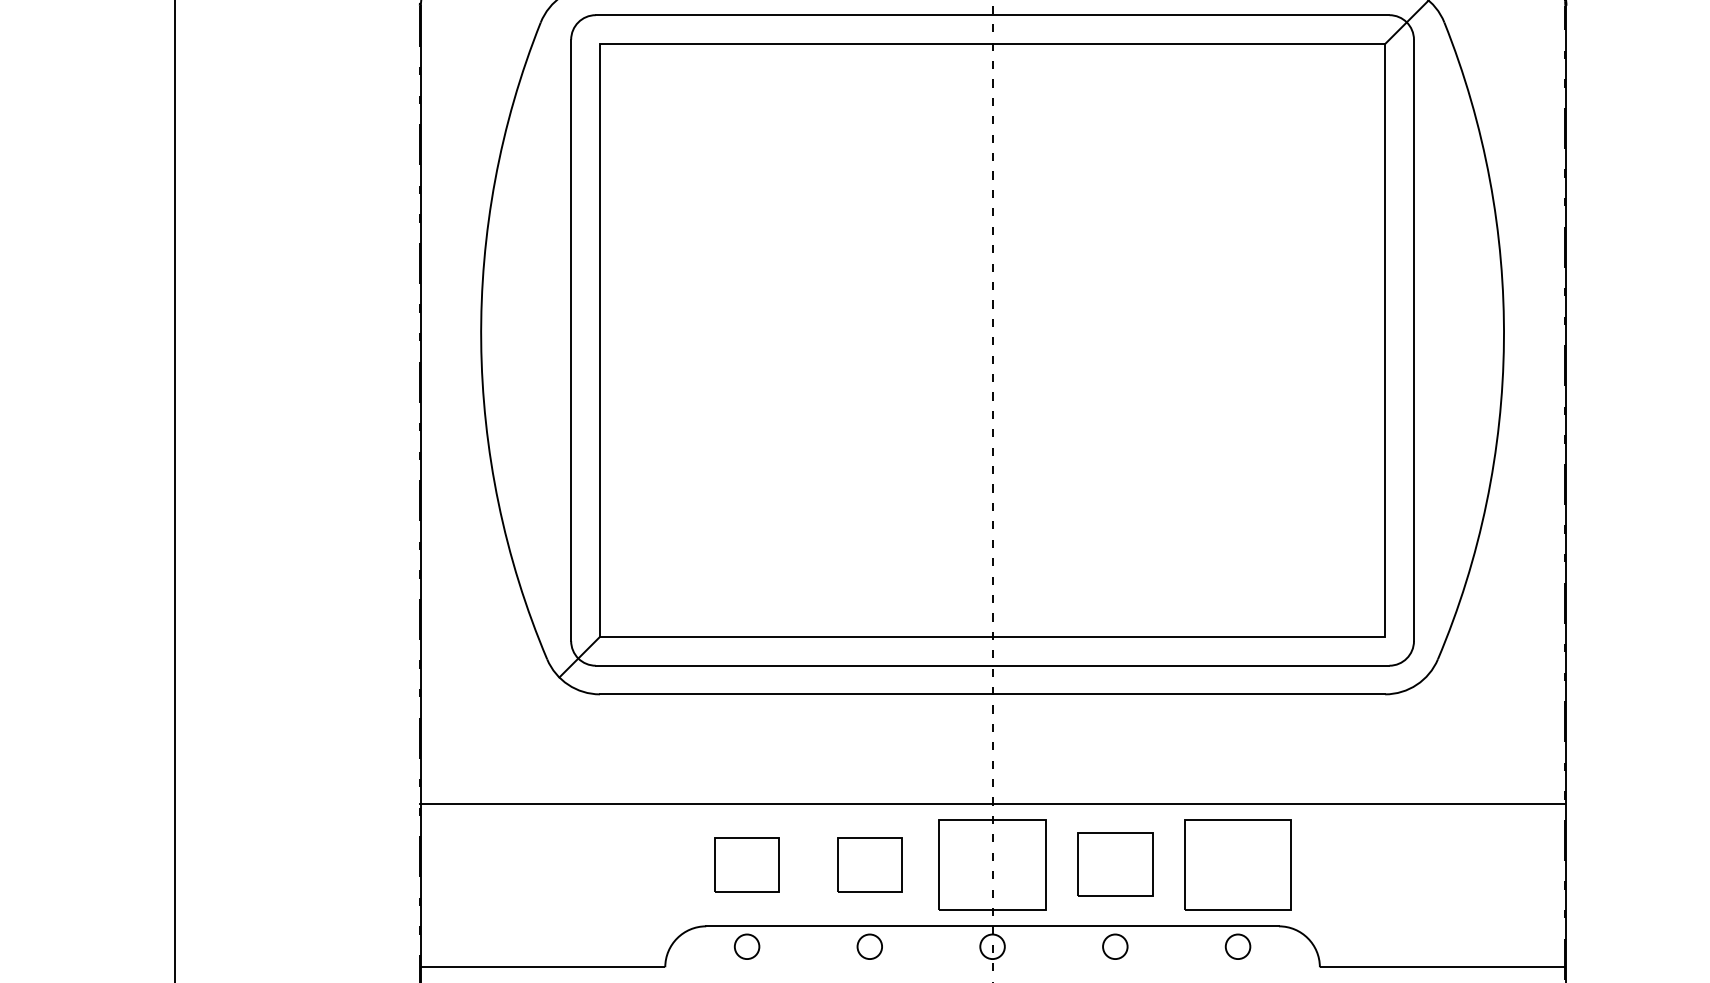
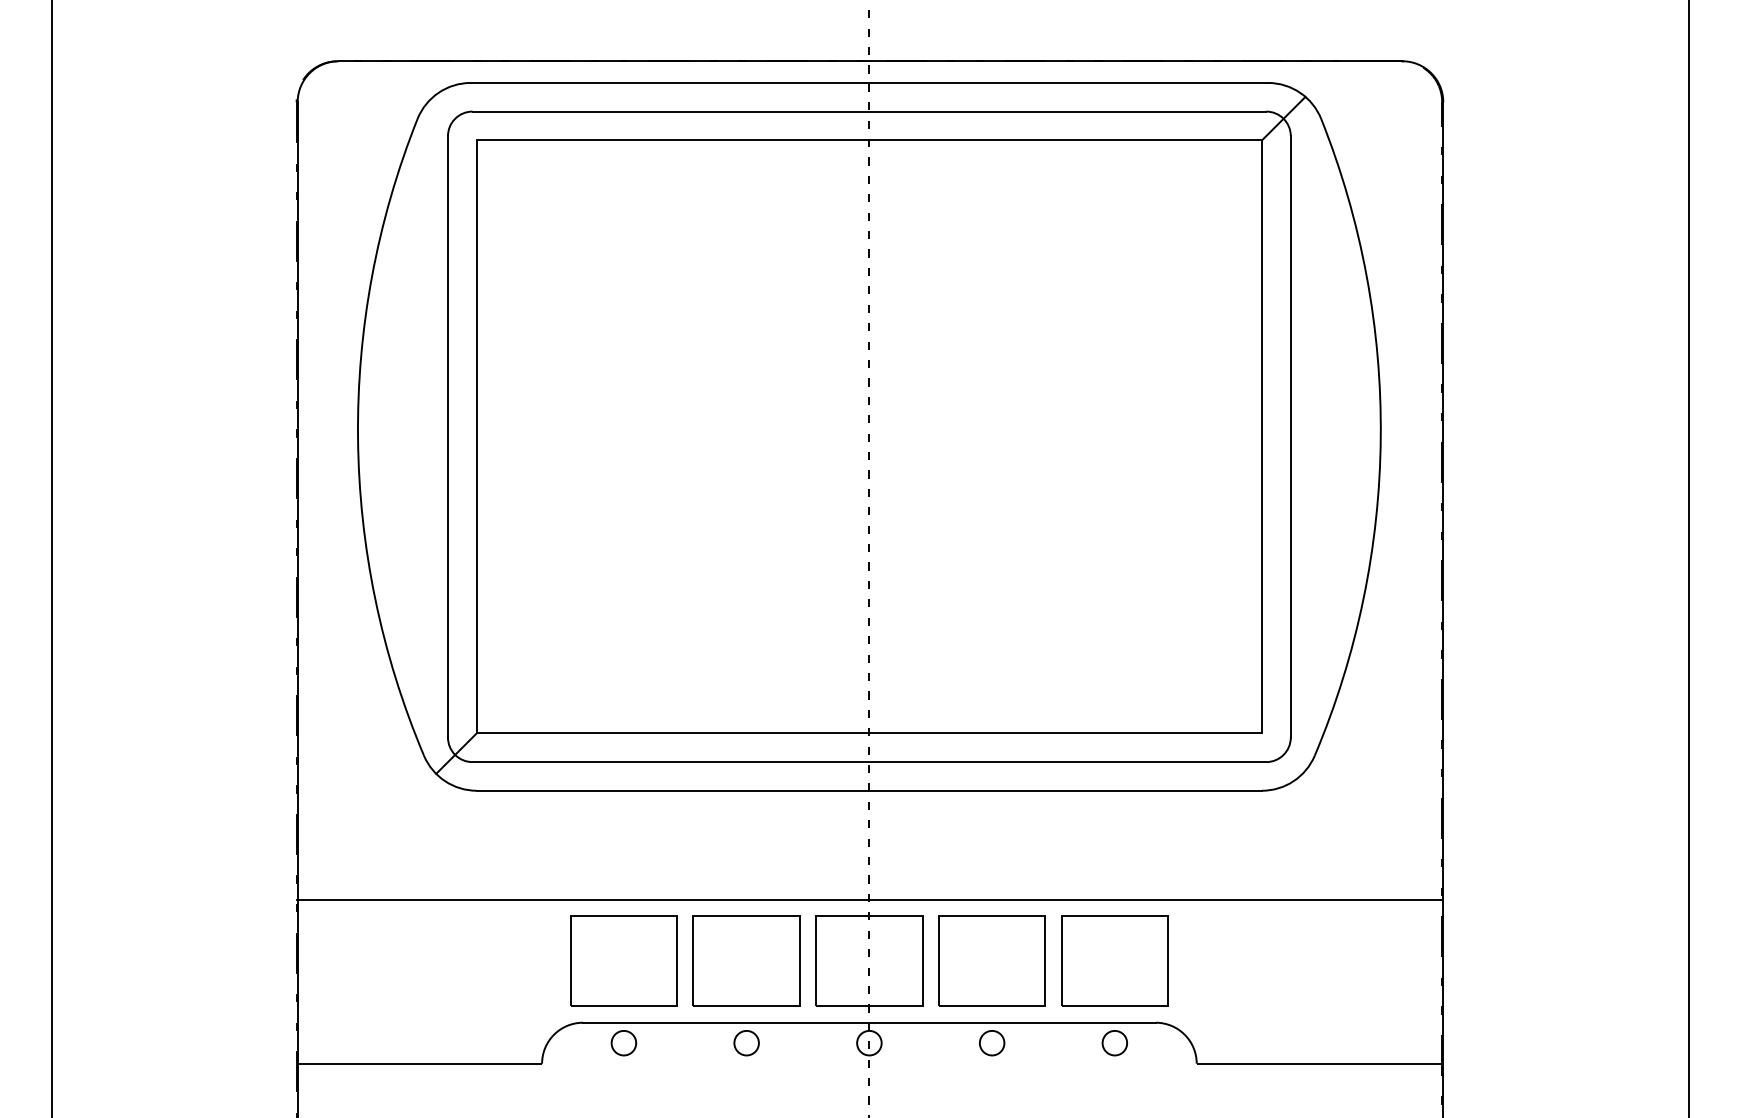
part: (746, 864) -> (623, 960), size x1.67
part: (869, 864) -> (746, 960), size x1.67
part: (1114, 864) -> (991, 960), size x1.43

